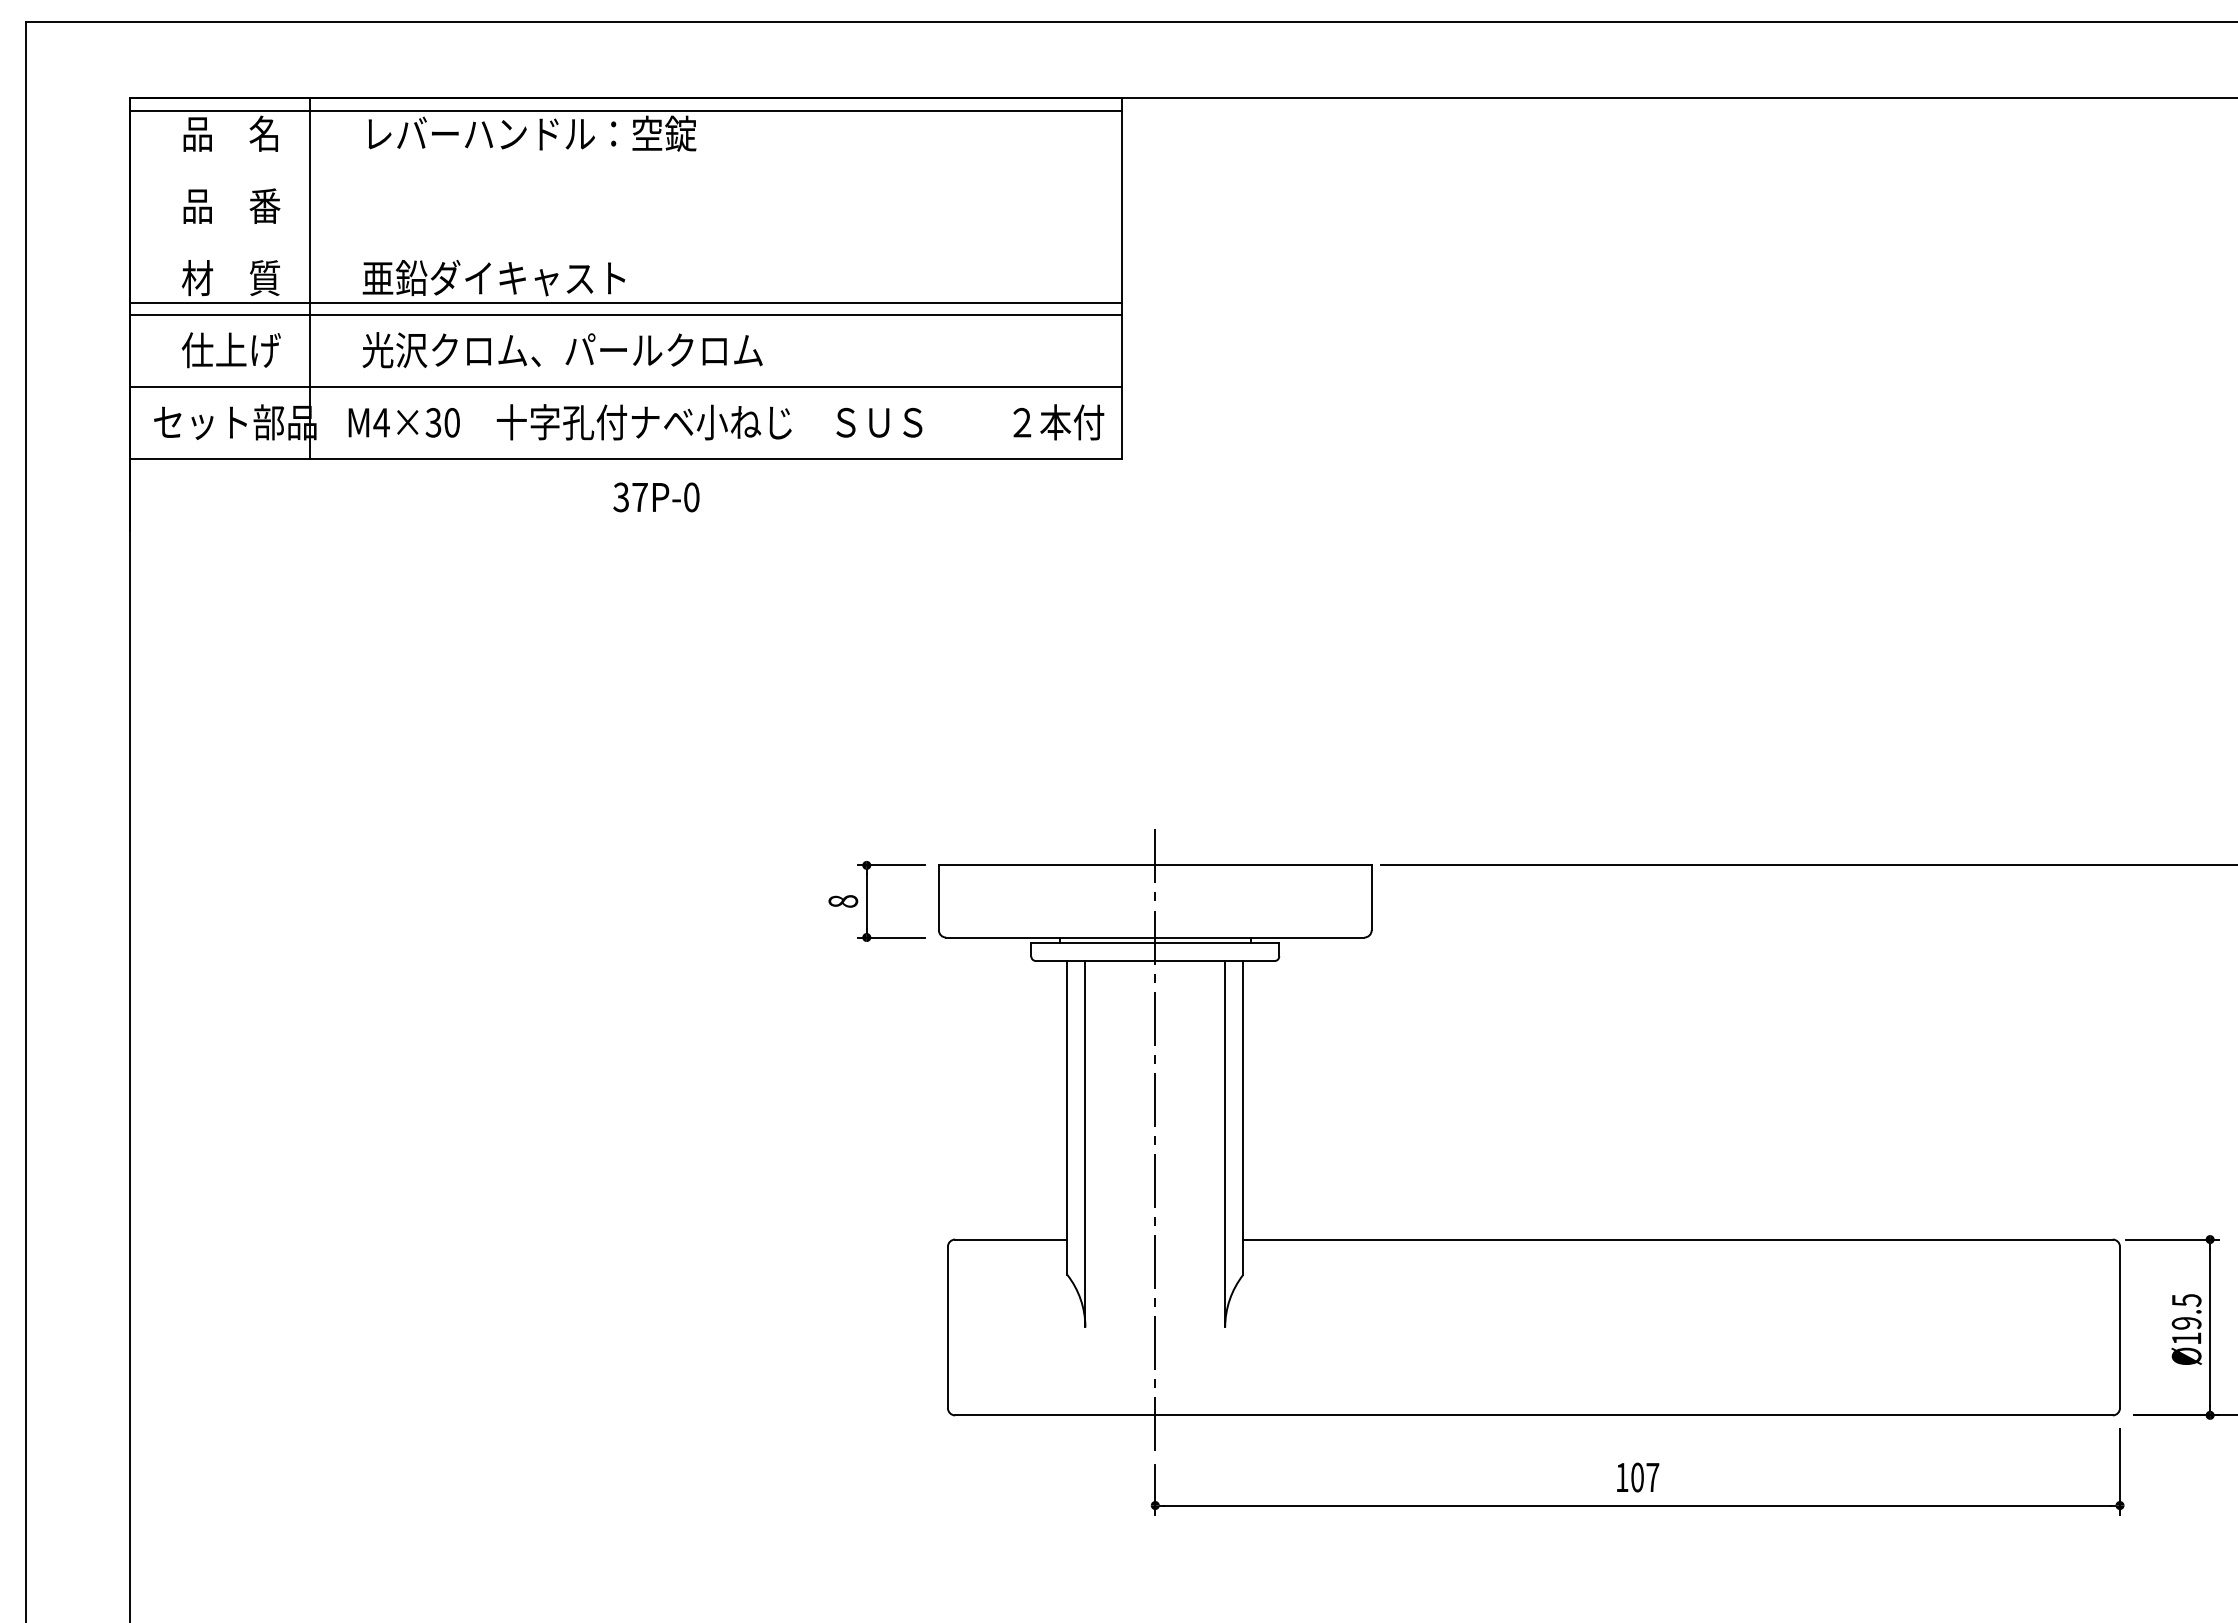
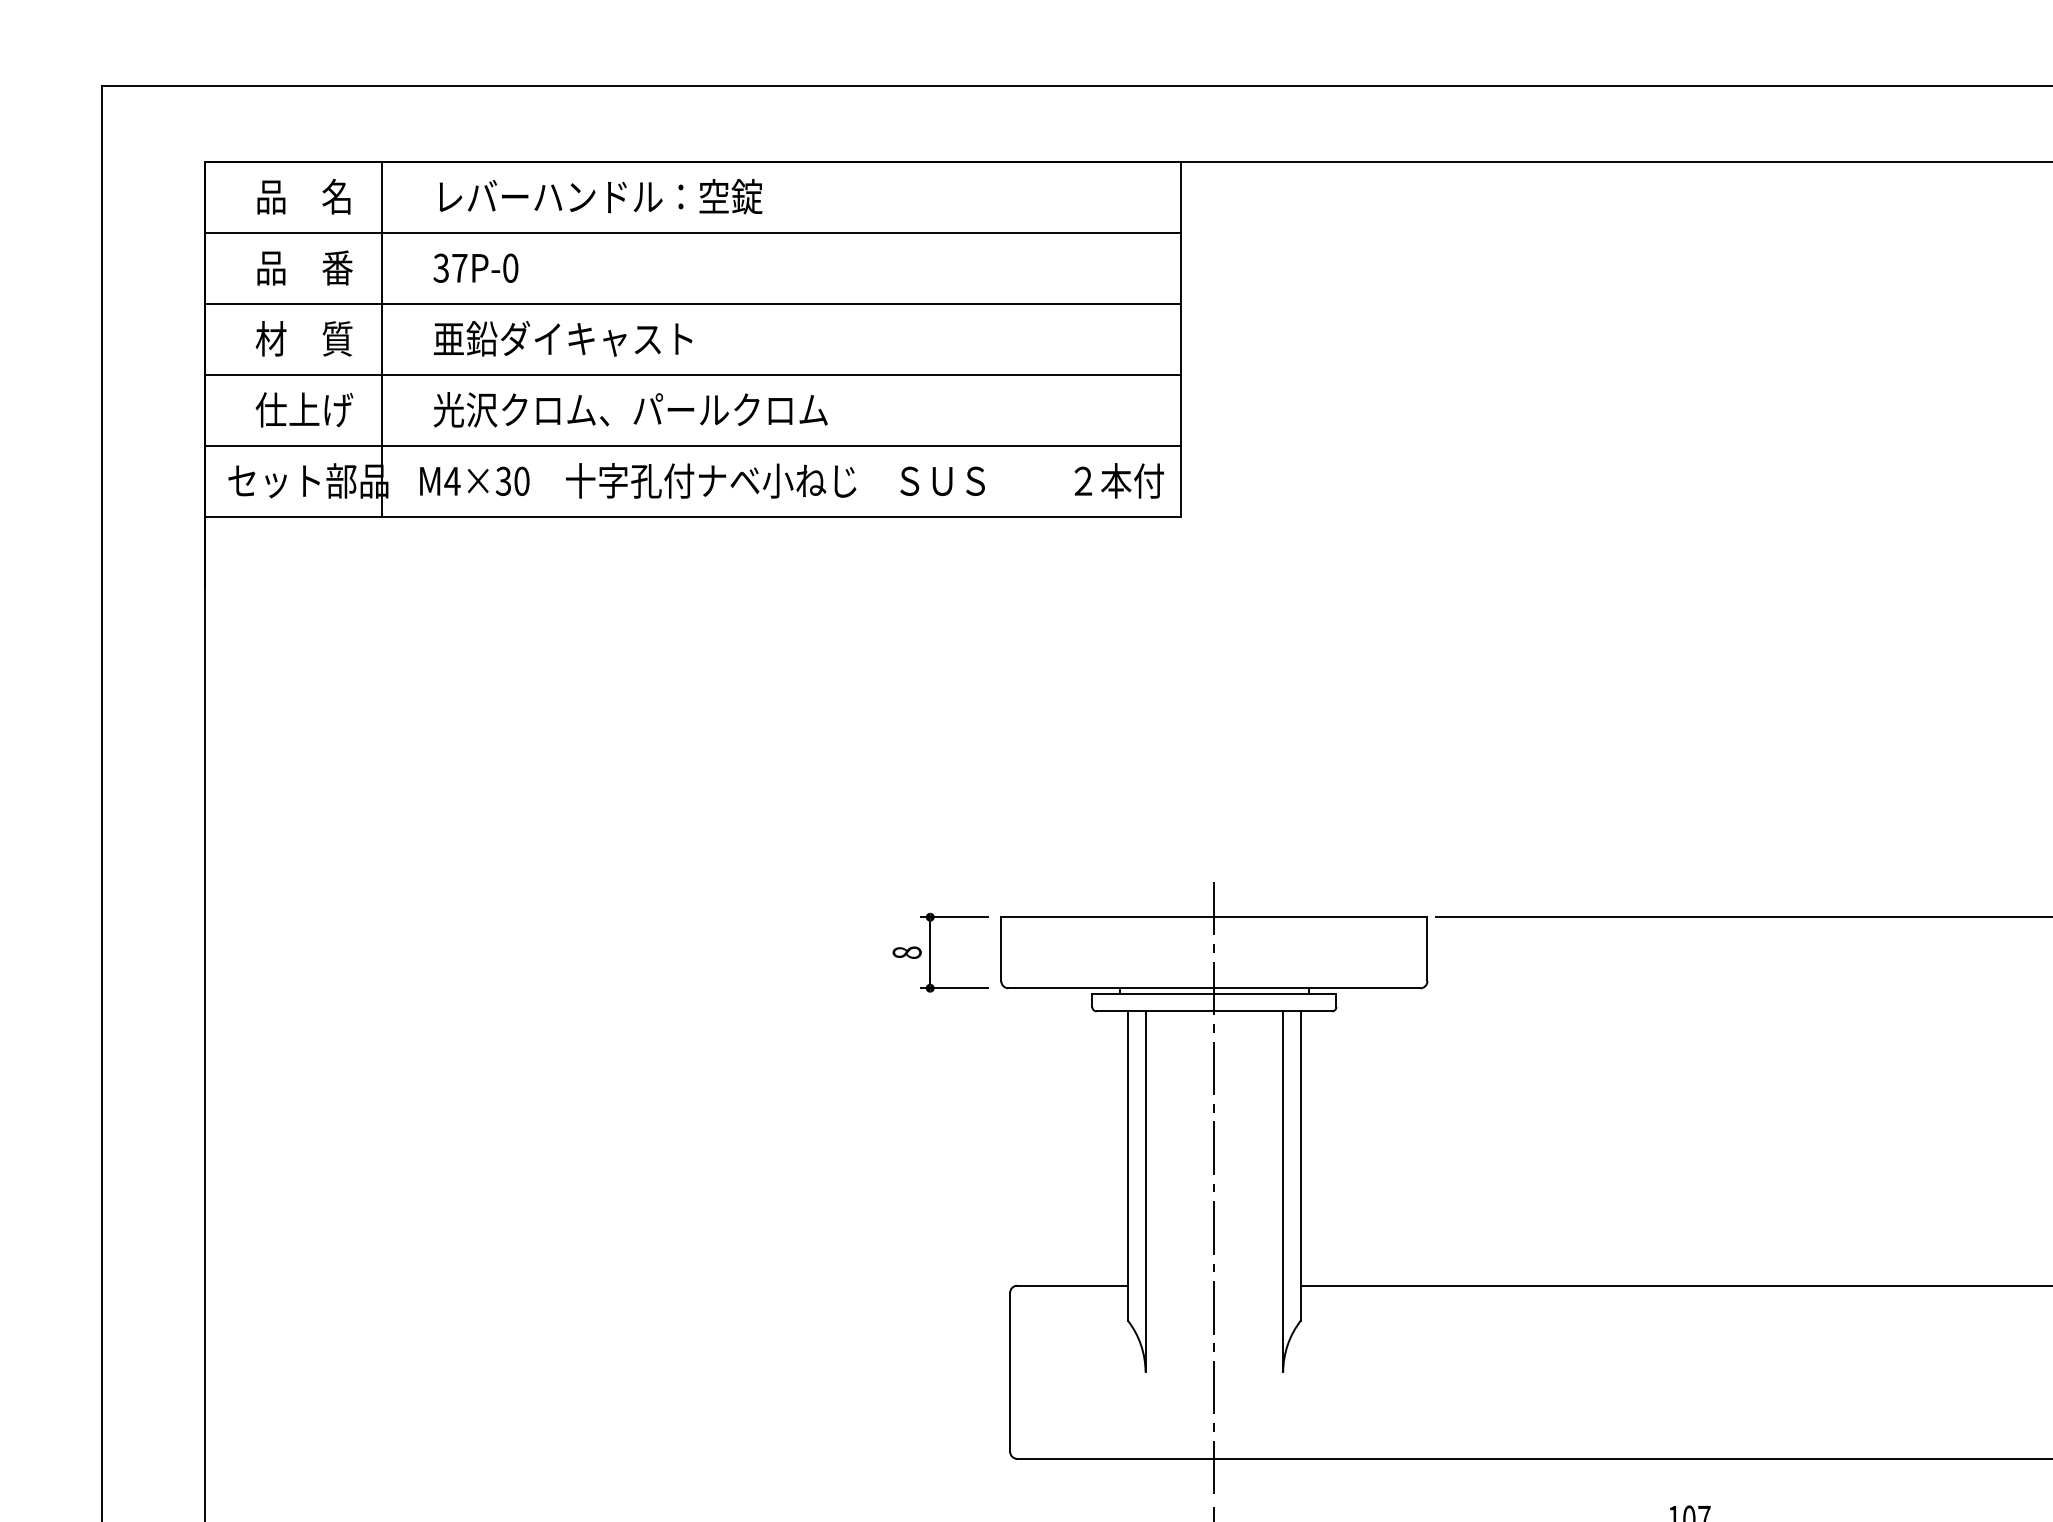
line: (625, 111) -> (692, 232), moved
line: (625, 302) -> (692, 303), moved
text: (656, 497) -> (475, 268), moved

